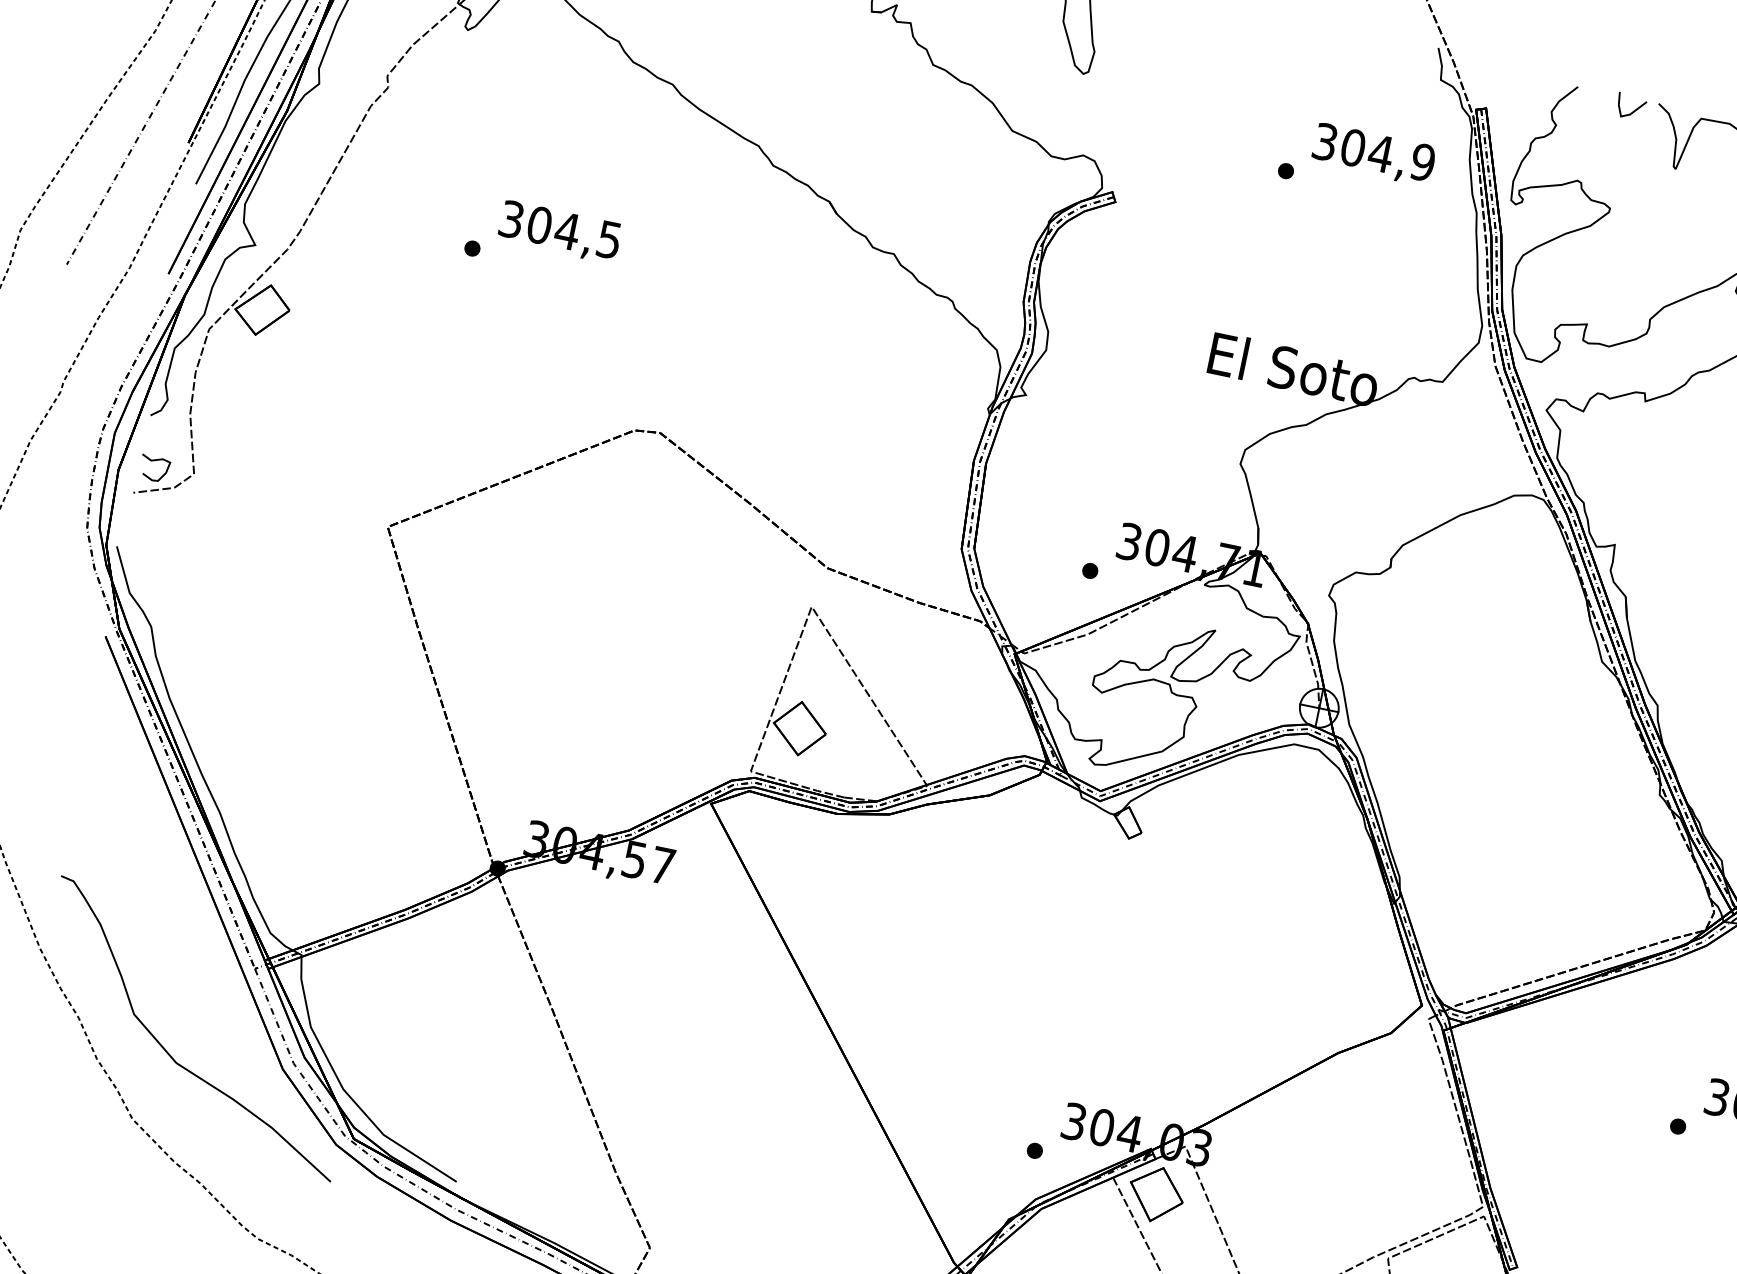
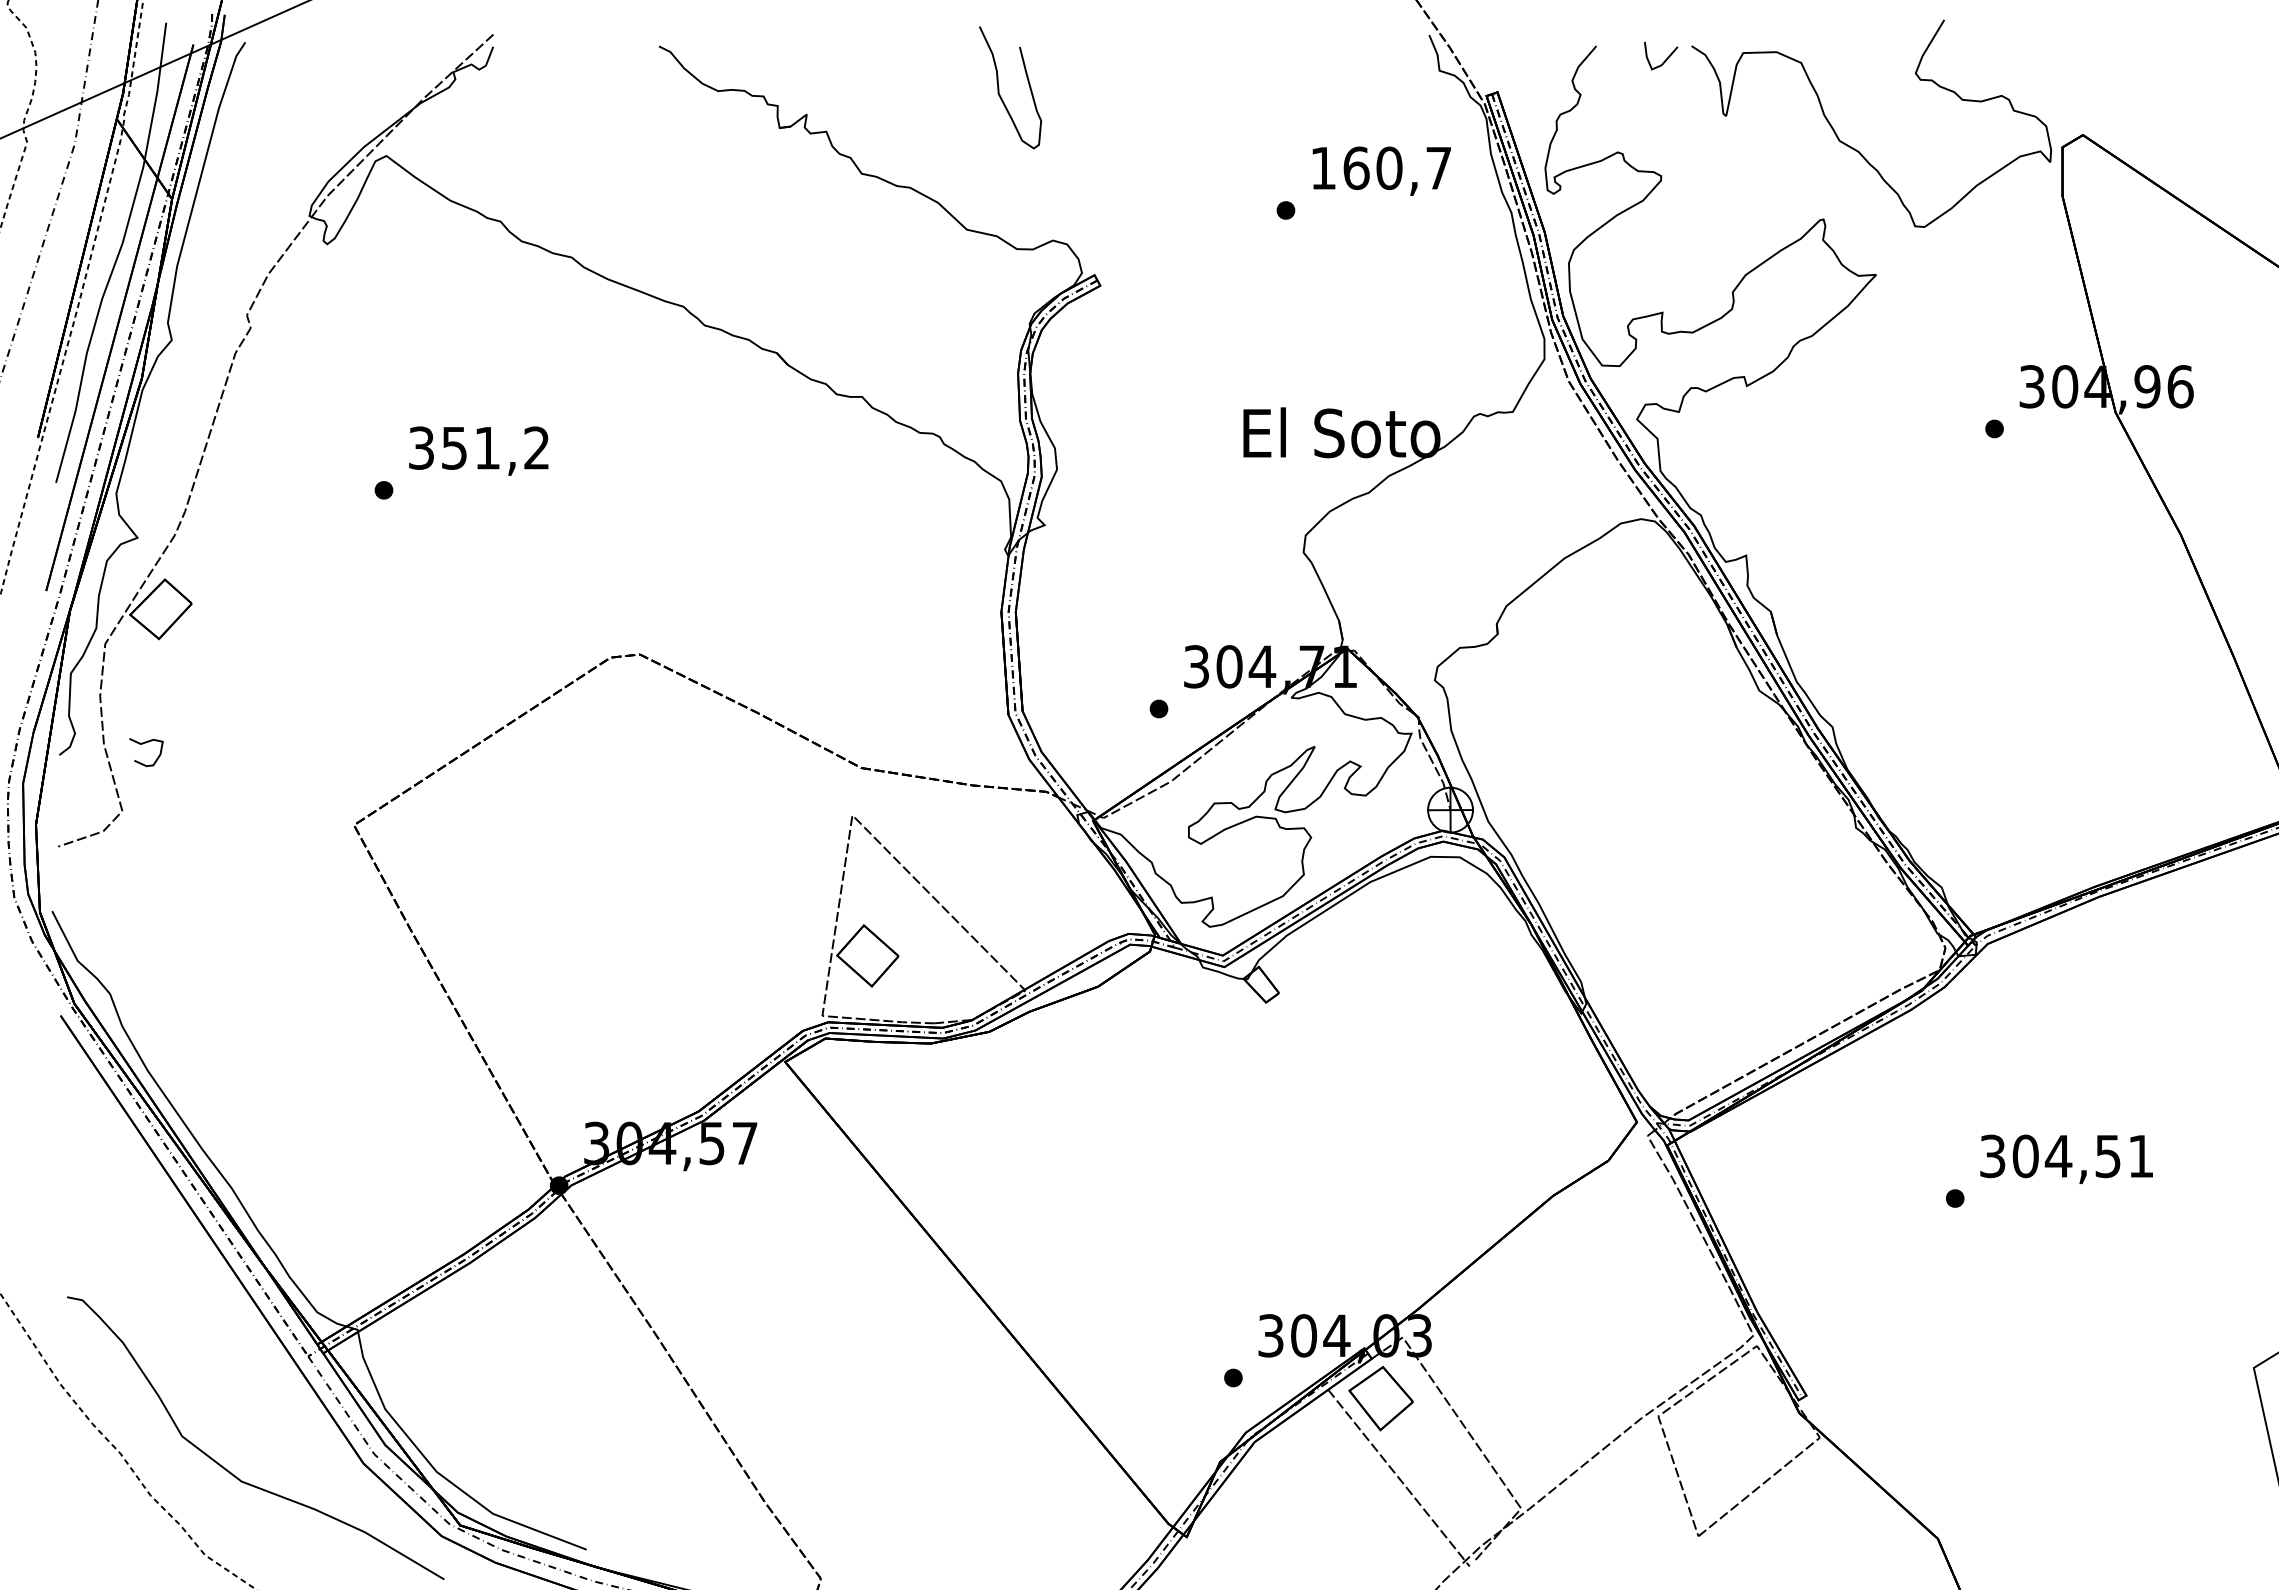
text: (1374, 152) -> (1381, 168), 304,9 -> 160,7
text: (573, 231) -> (494, 447), 304,5 -> 351,2
curve: (153, 461) -> (143, 744), moved

